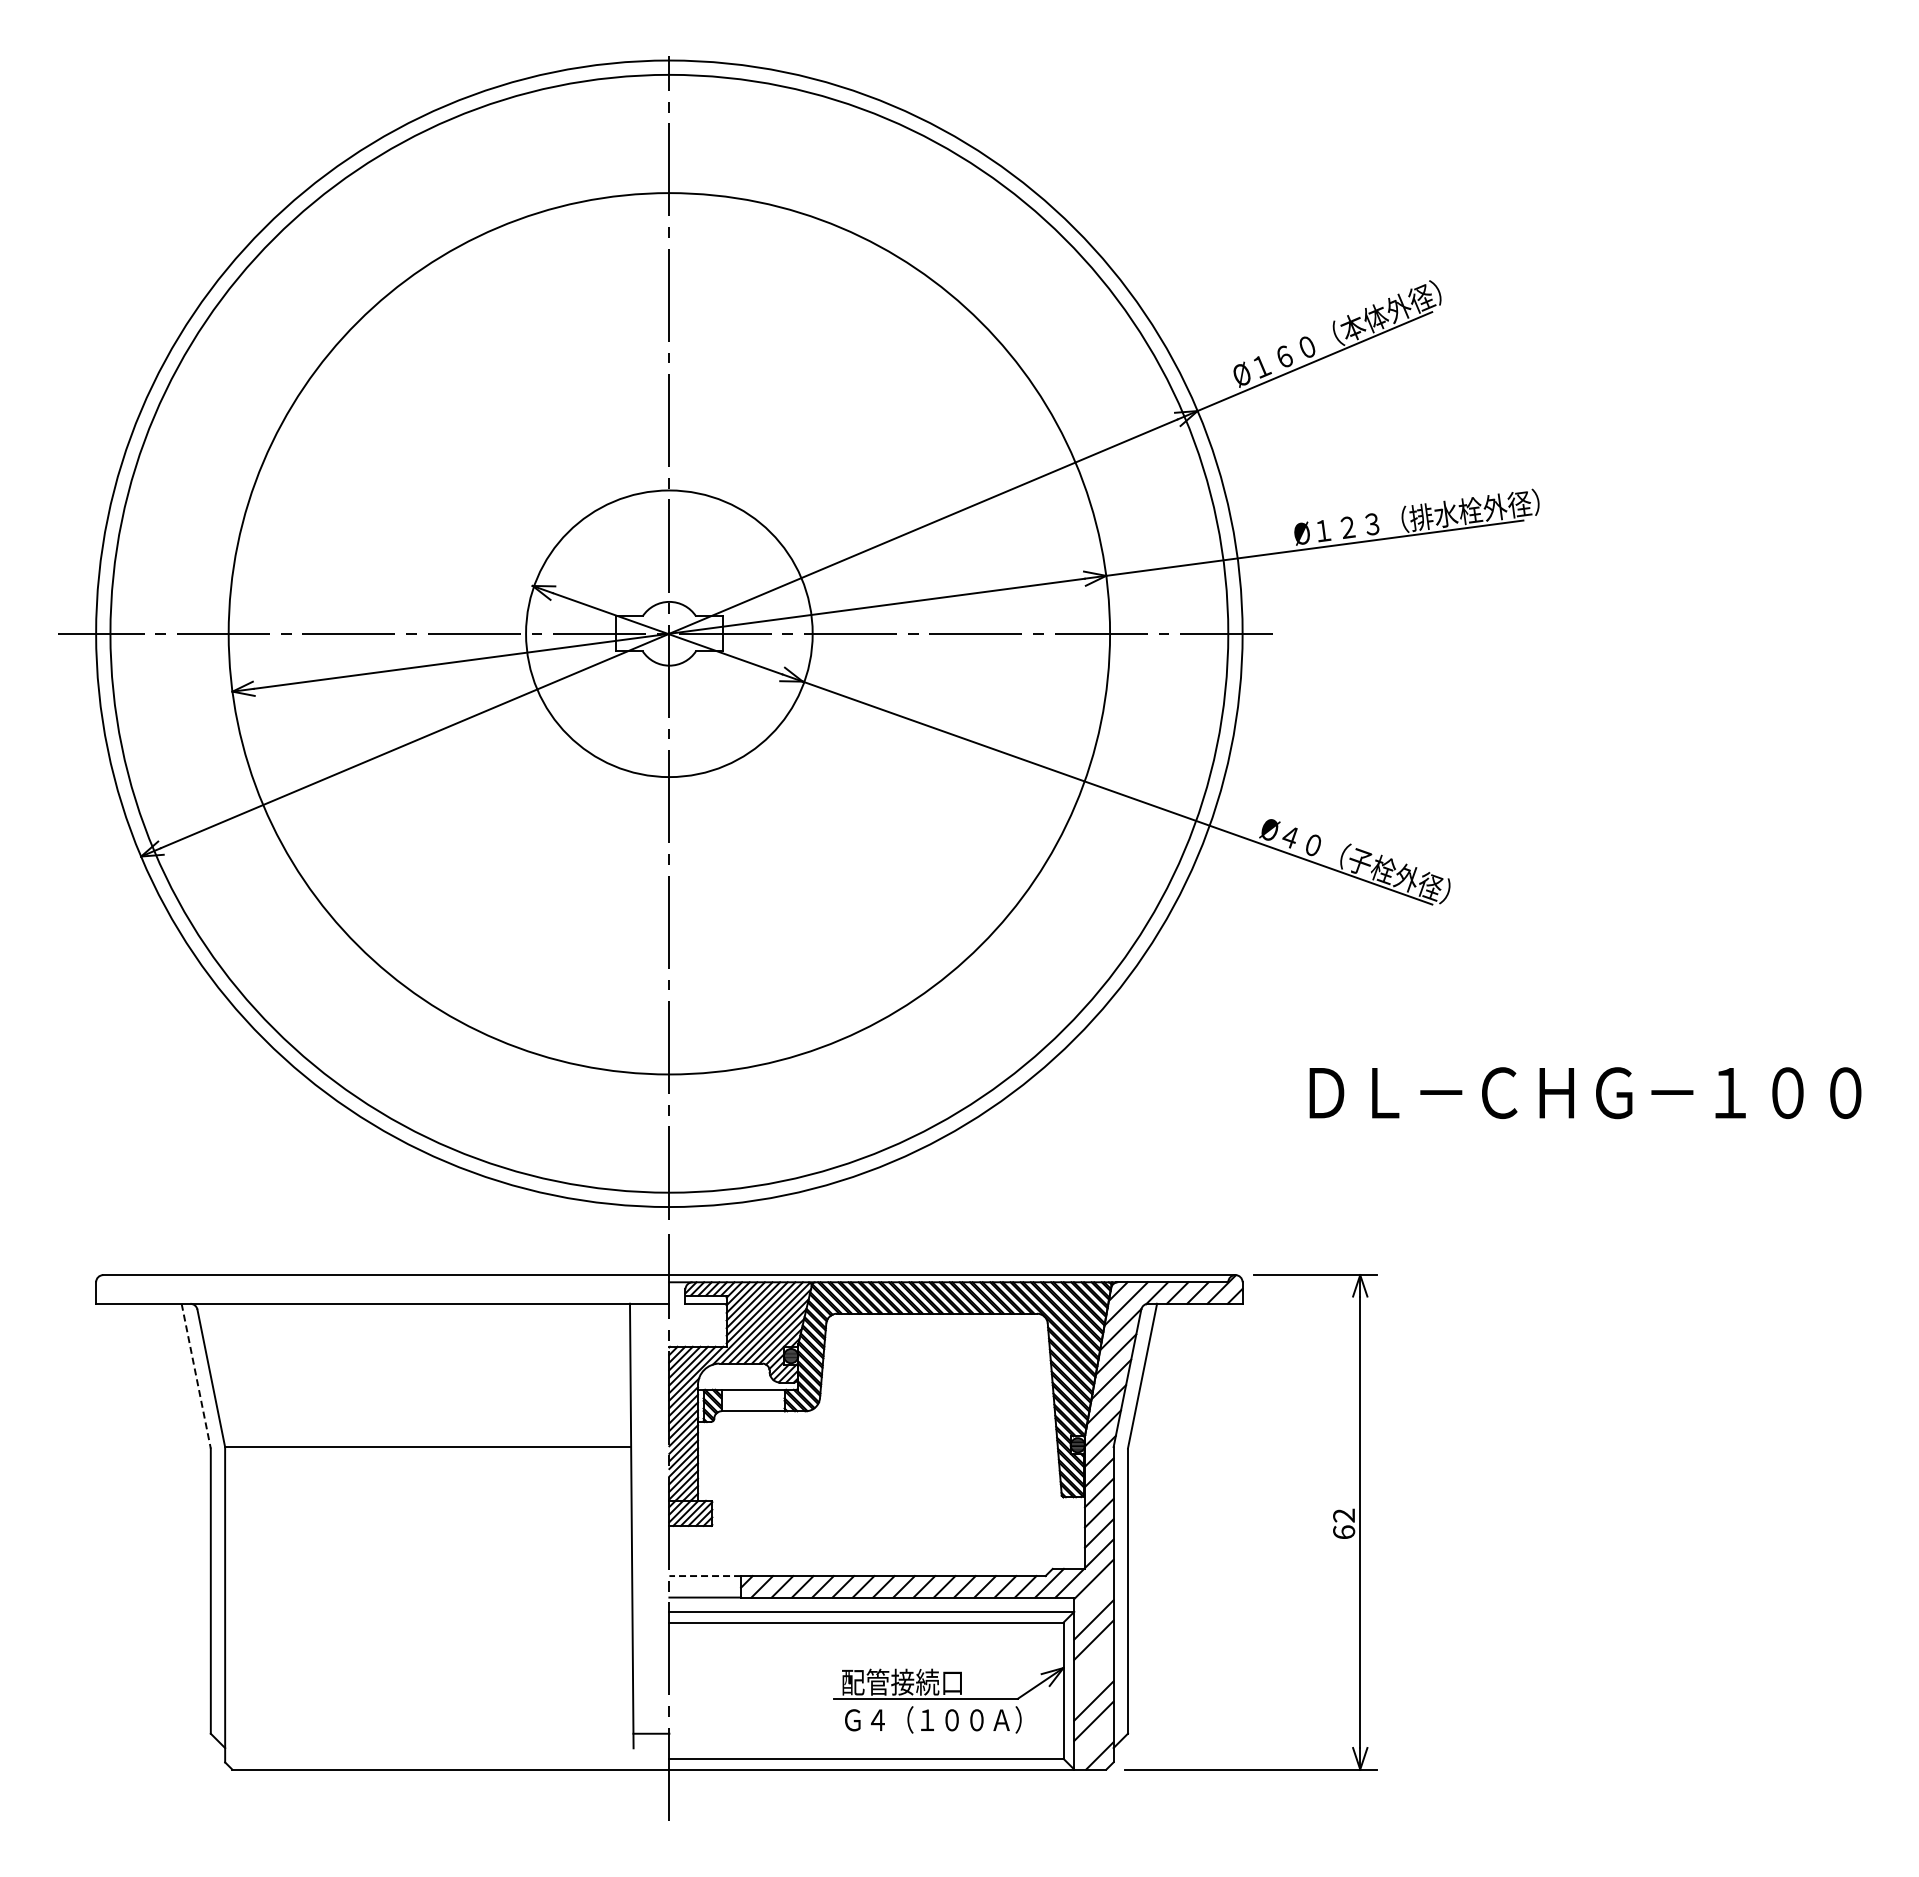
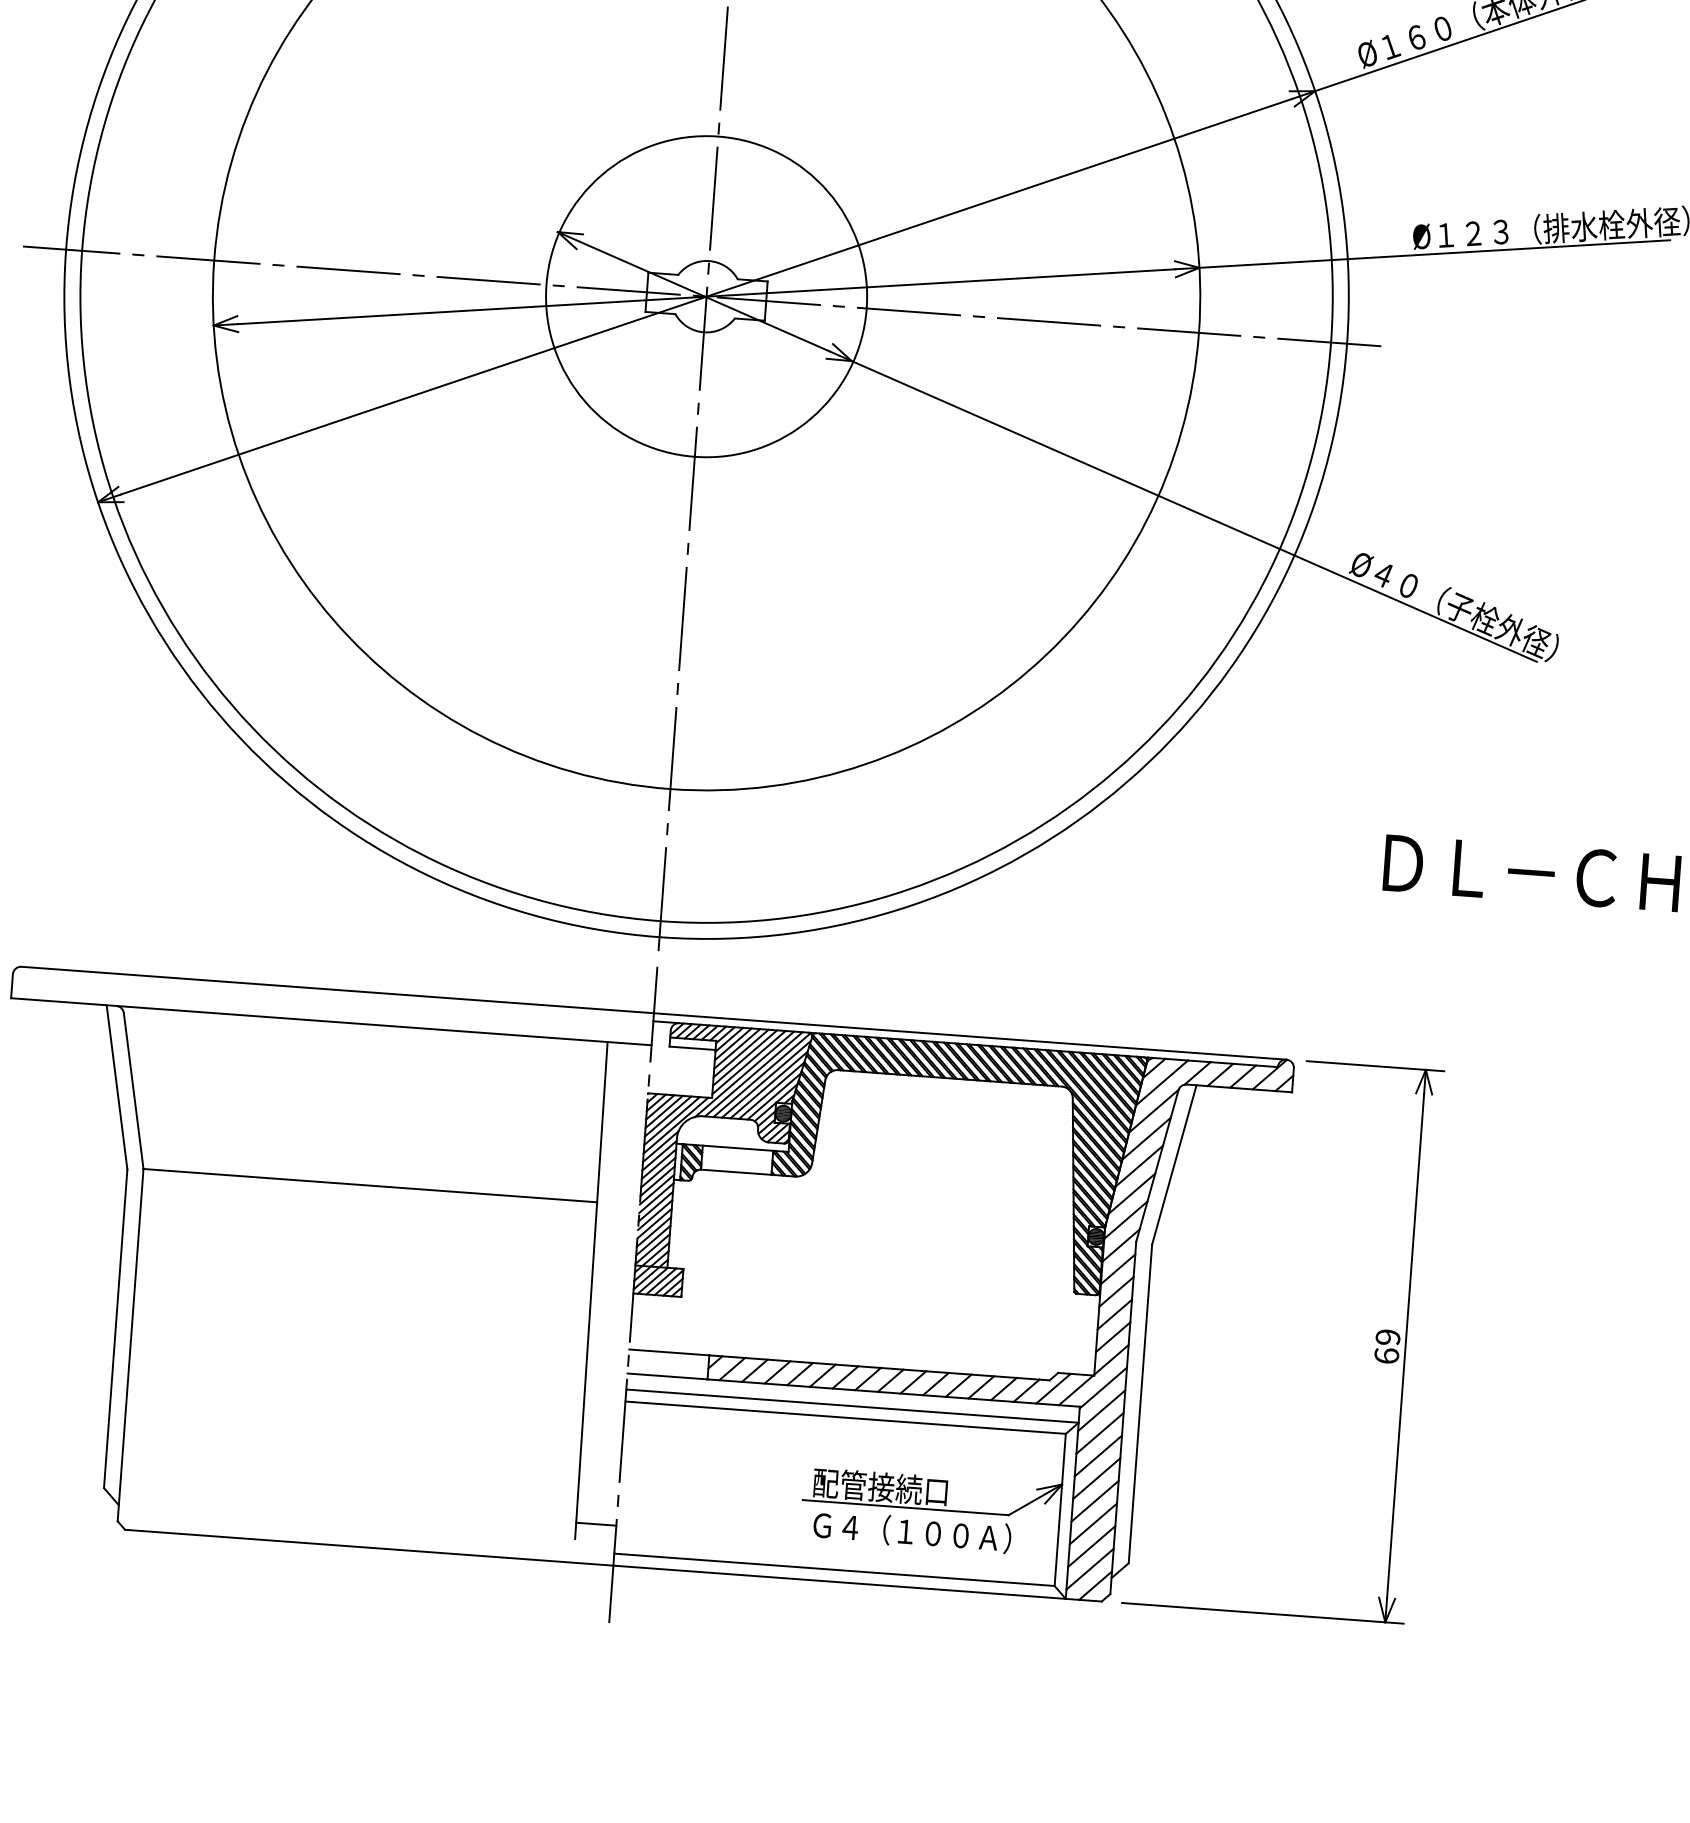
line: (196, 1376) -> (117, 1087), dashed -> solid
text: (1344, 1515) -> (1388, 1337), 62 -> 69
line: (705, 1576) -> (669, 1352), dashed -> solid
line: (1093, 1599) -> (1101, 1410), added
line: (1093, 1660) -> (1096, 1478), added
line: (1093, 1680) -> (1094, 1500), added
line: (1093, 1741) -> (1089, 1569), added

